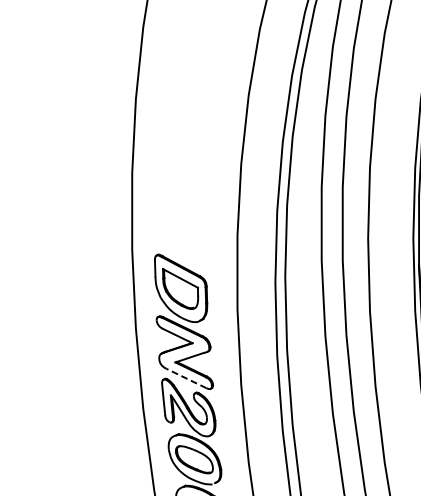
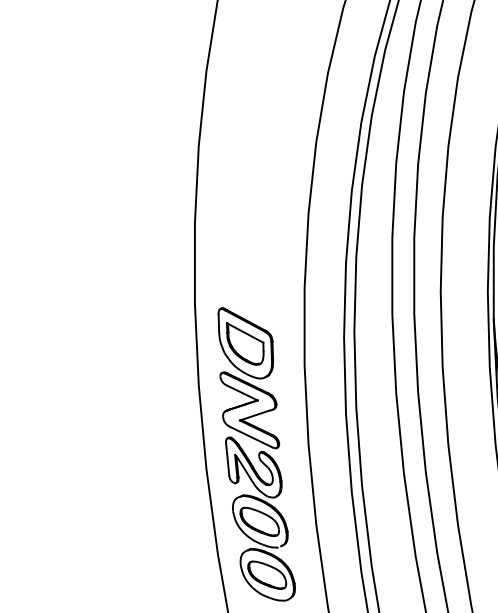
line: (185, 378) -> (250, 437), dashed -> solid

